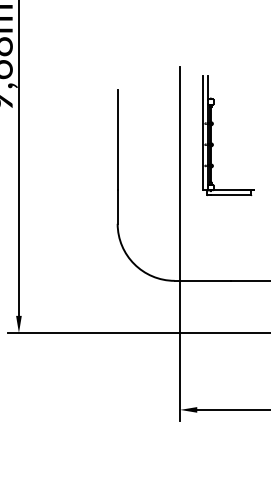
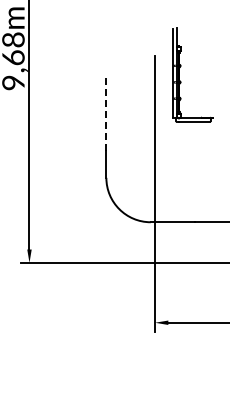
part: (211, 134) -> (179, 74), moved
line: (117, 139) -> (106, 112), solid -> dashed

